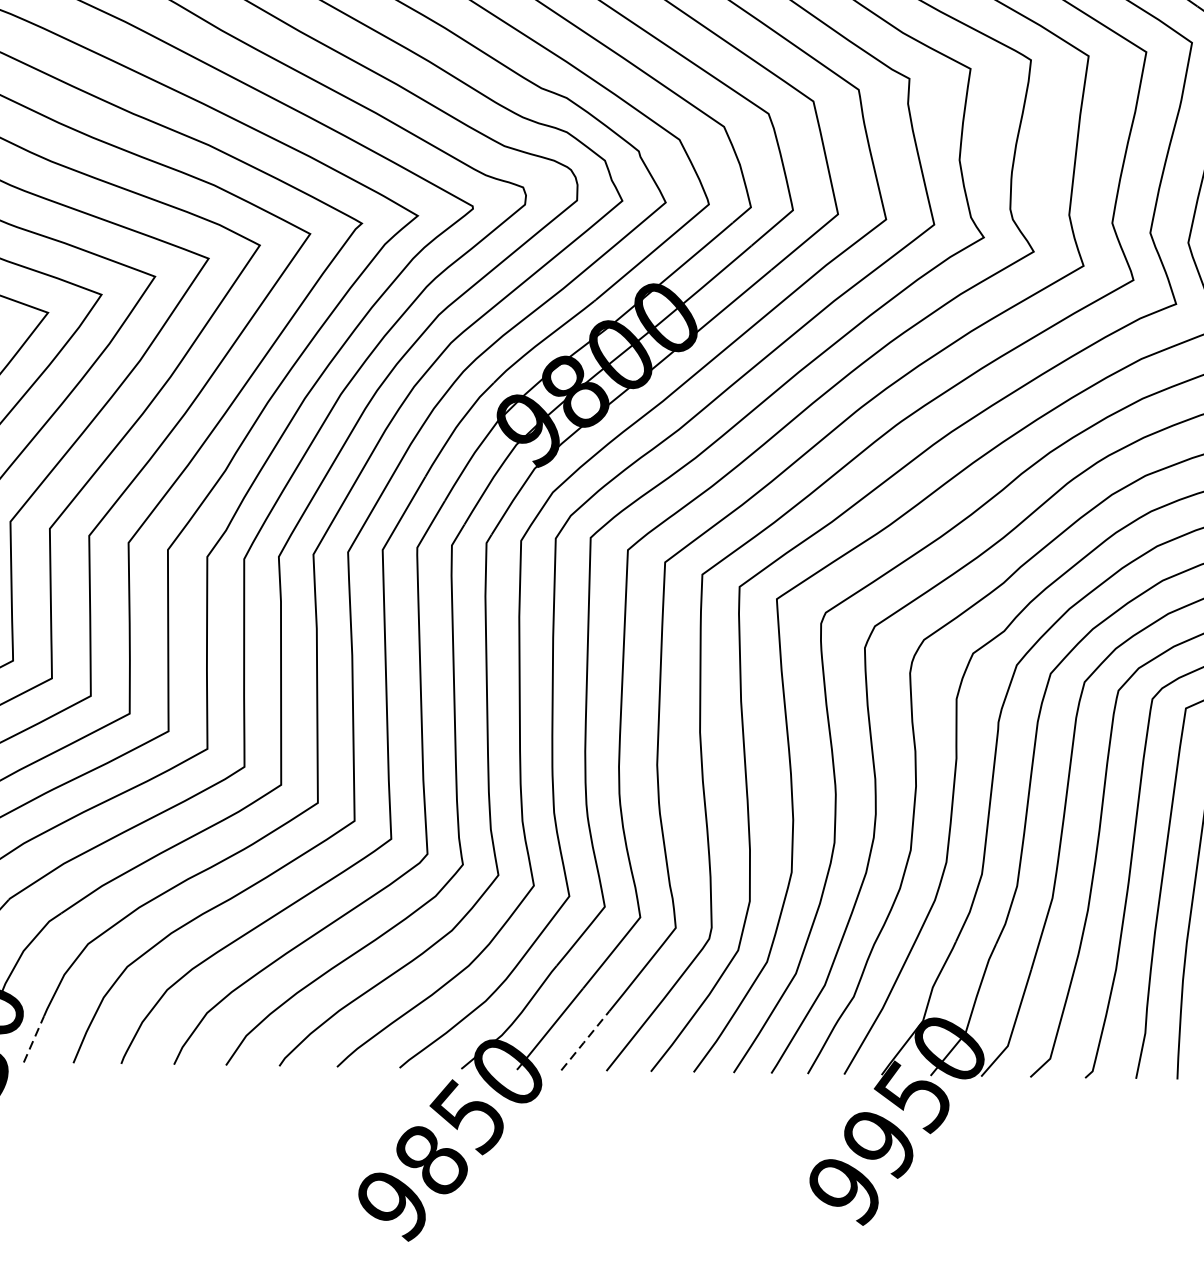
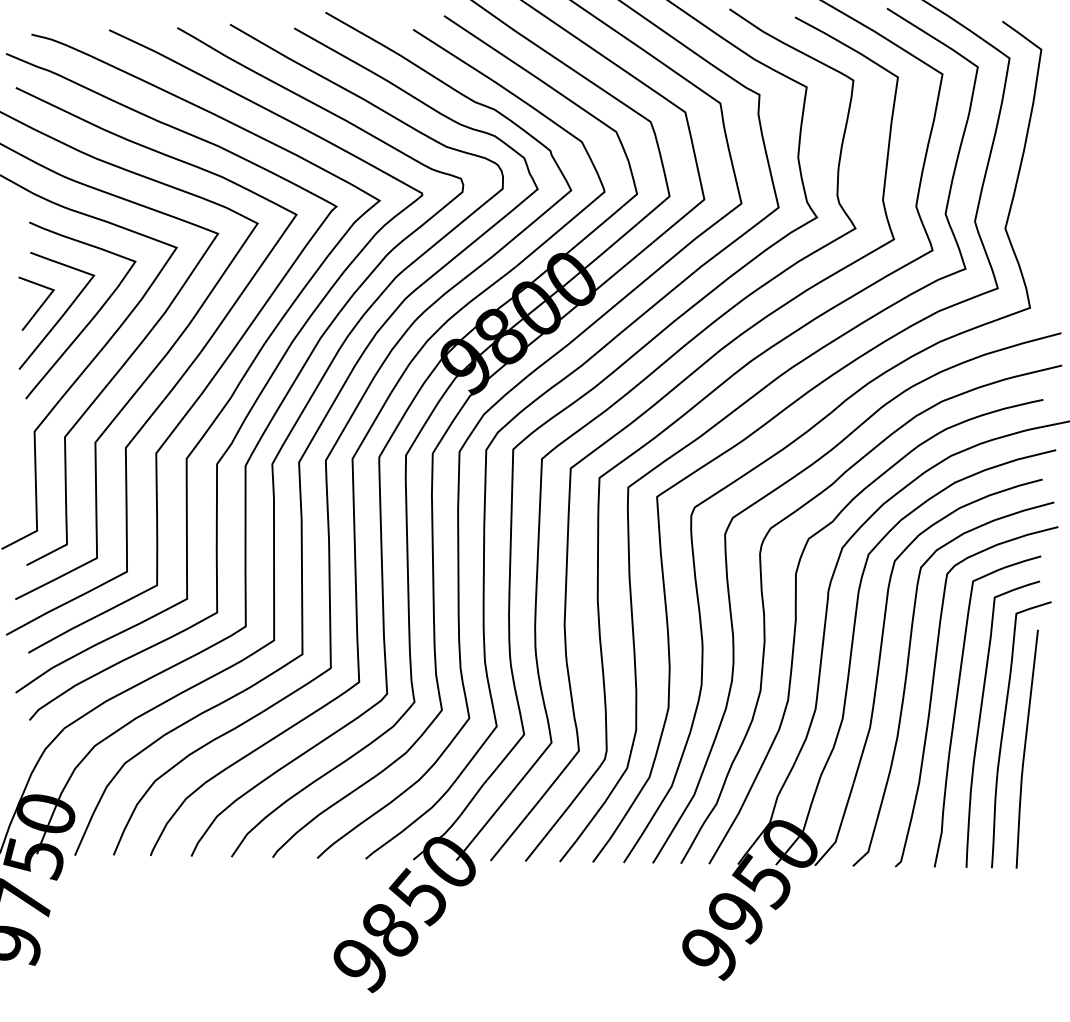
line: (34, 1038) -> (83, 836), dashed -> solid
line: (585, 1041) -> (509, 838), dashed -> solid

